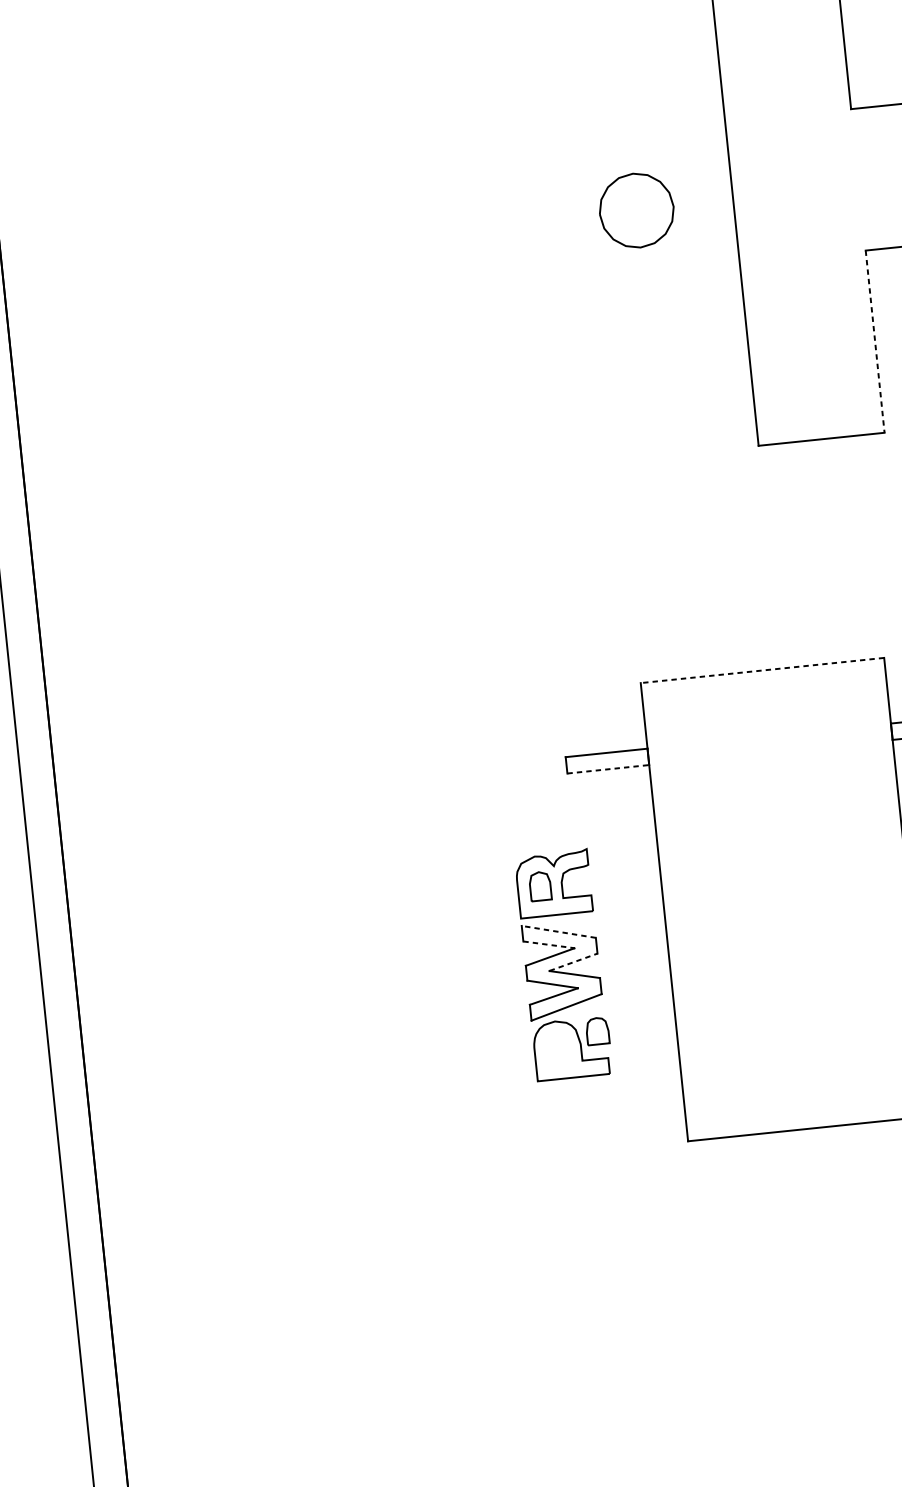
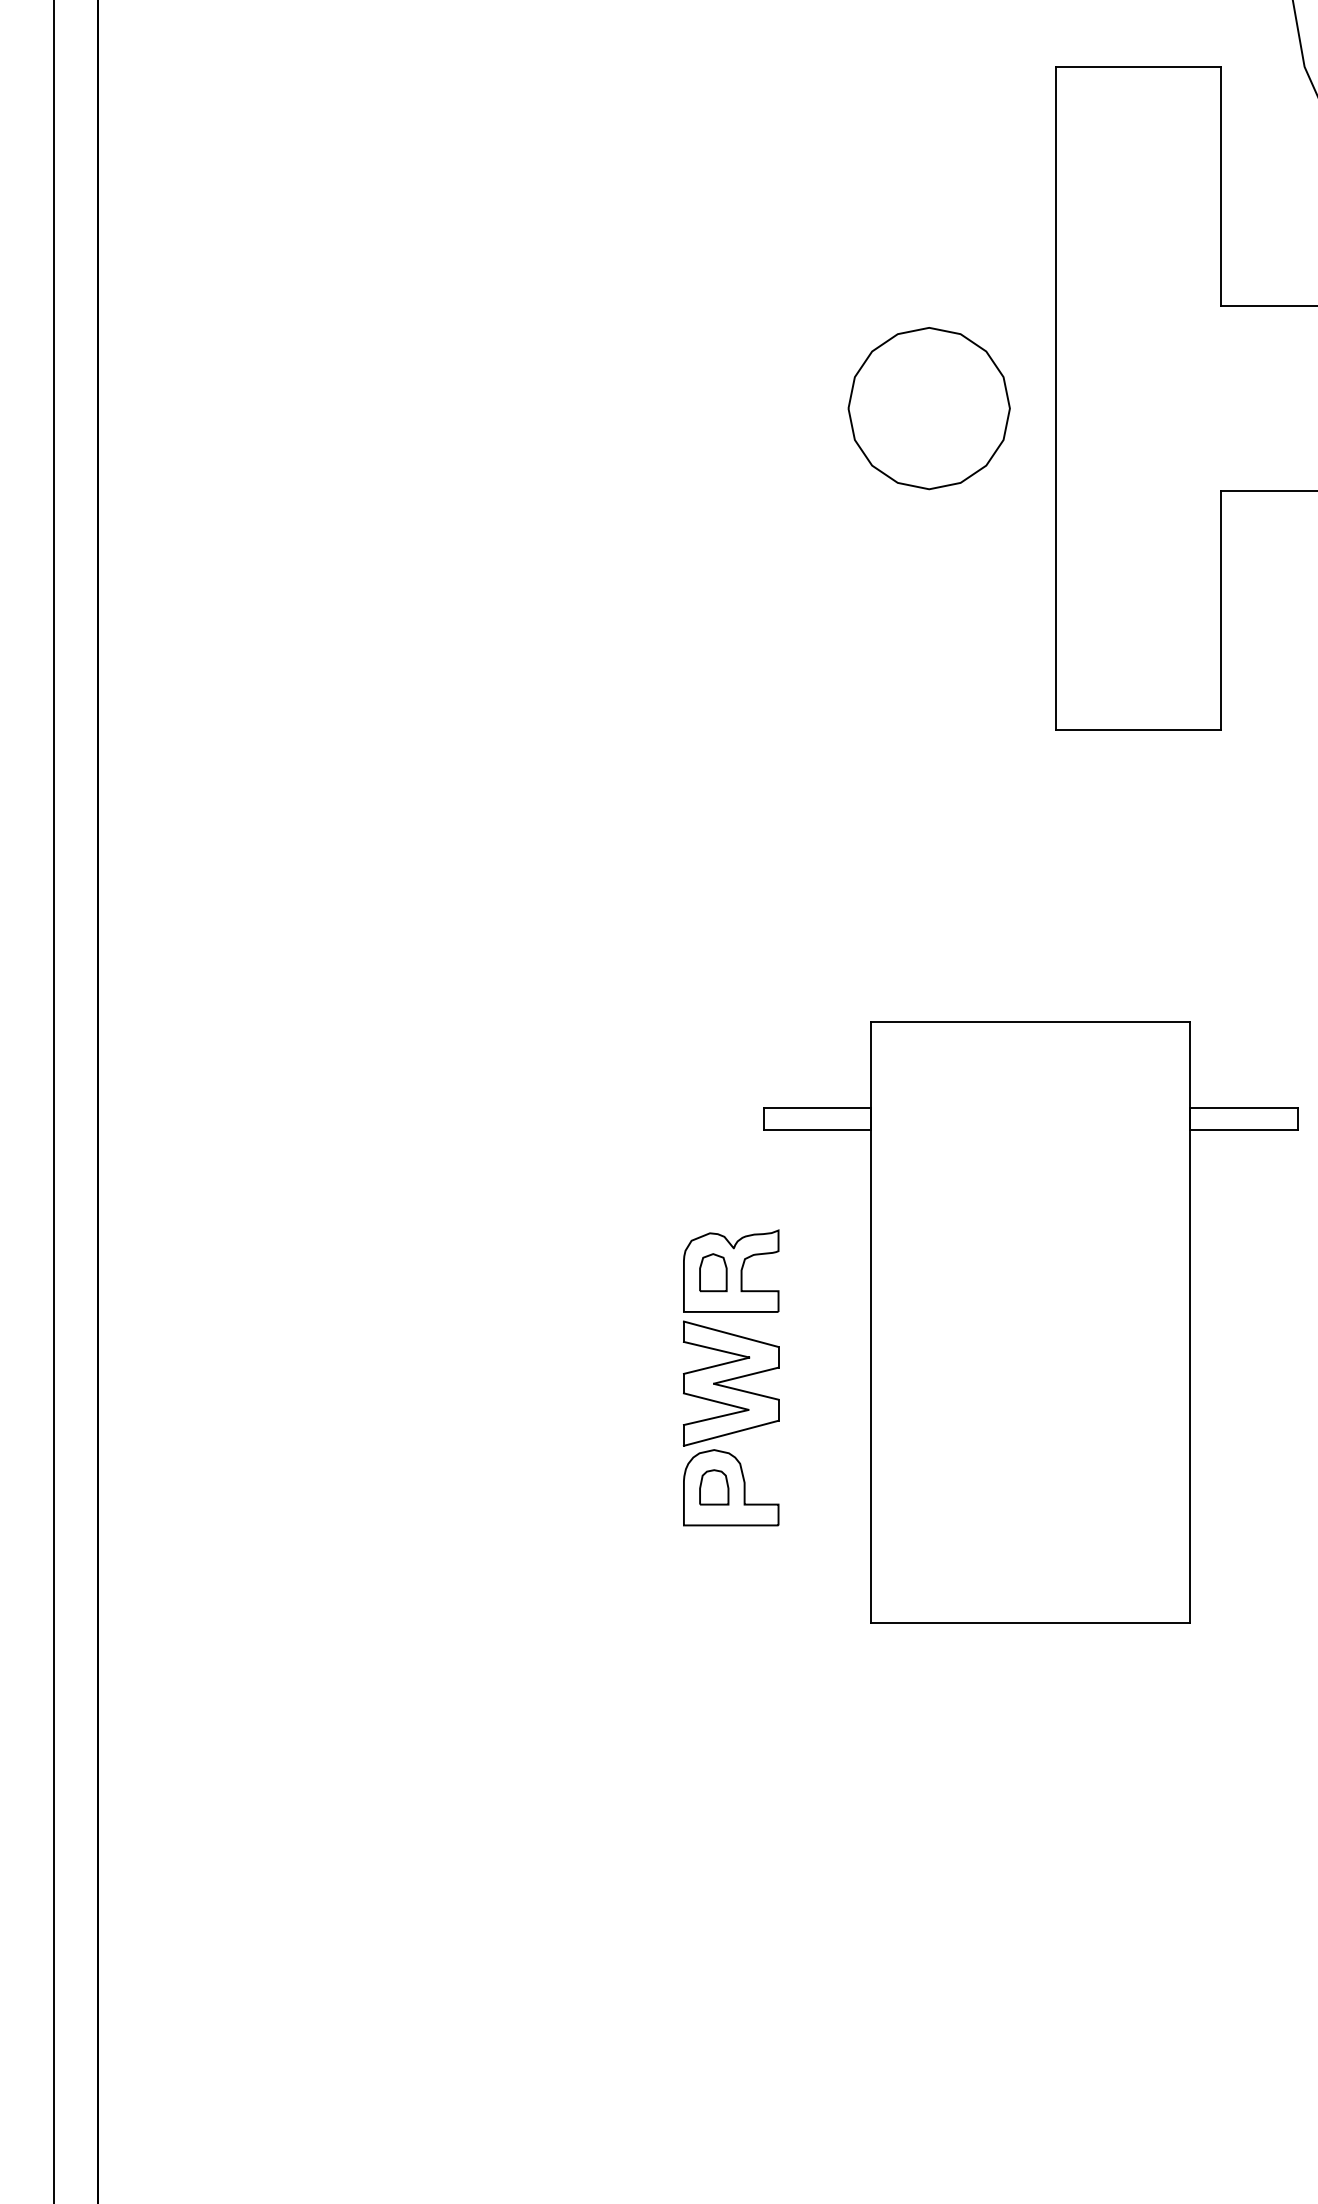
part: (636, 210) -> (928, 408), size x1.67
line: (874, 342) -> (1220, 611), dashed -> solid
line: (762, 670) -> (1030, 1022), dashed -> solid
line: (608, 768) -> (817, 1129), dashed -> solid
line: (559, 932) -> (731, 1334), dashed -> solid
line: (548, 944) -> (716, 1349), dashed -> solid
line: (573, 962) -> (746, 1375), dashed -> solid
part: (597, 1031) -> (714, 1487), moved

